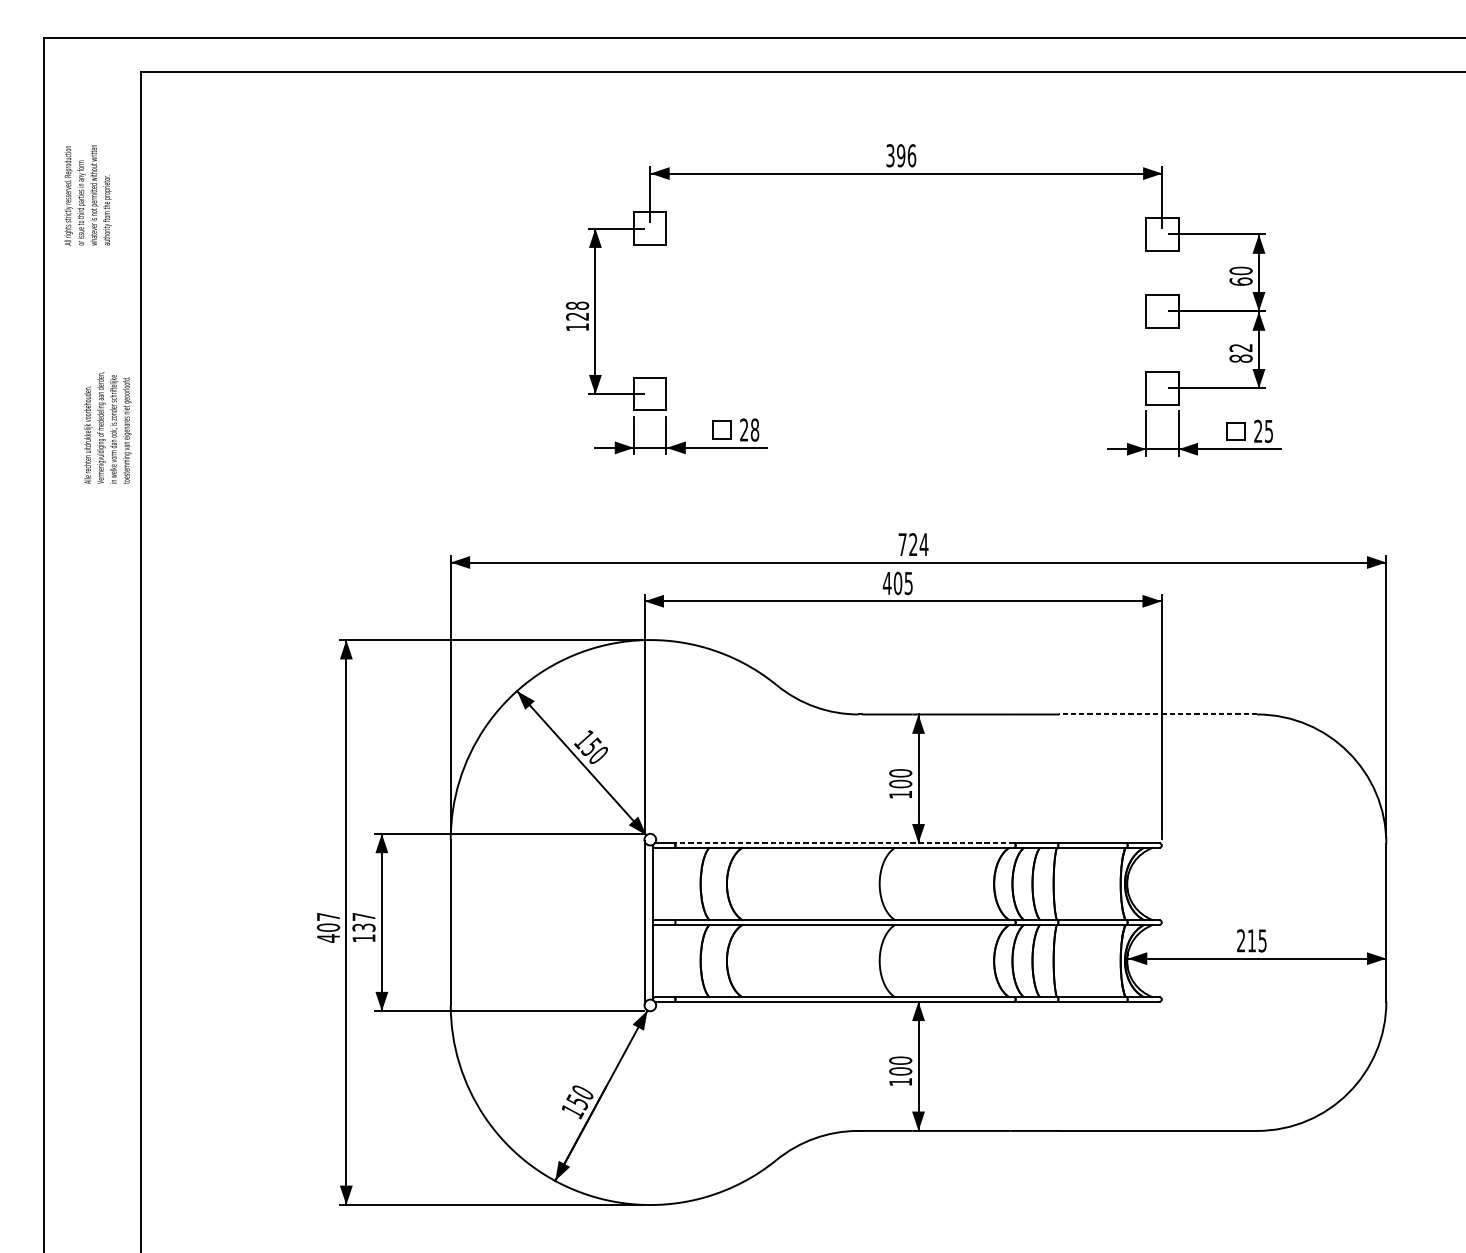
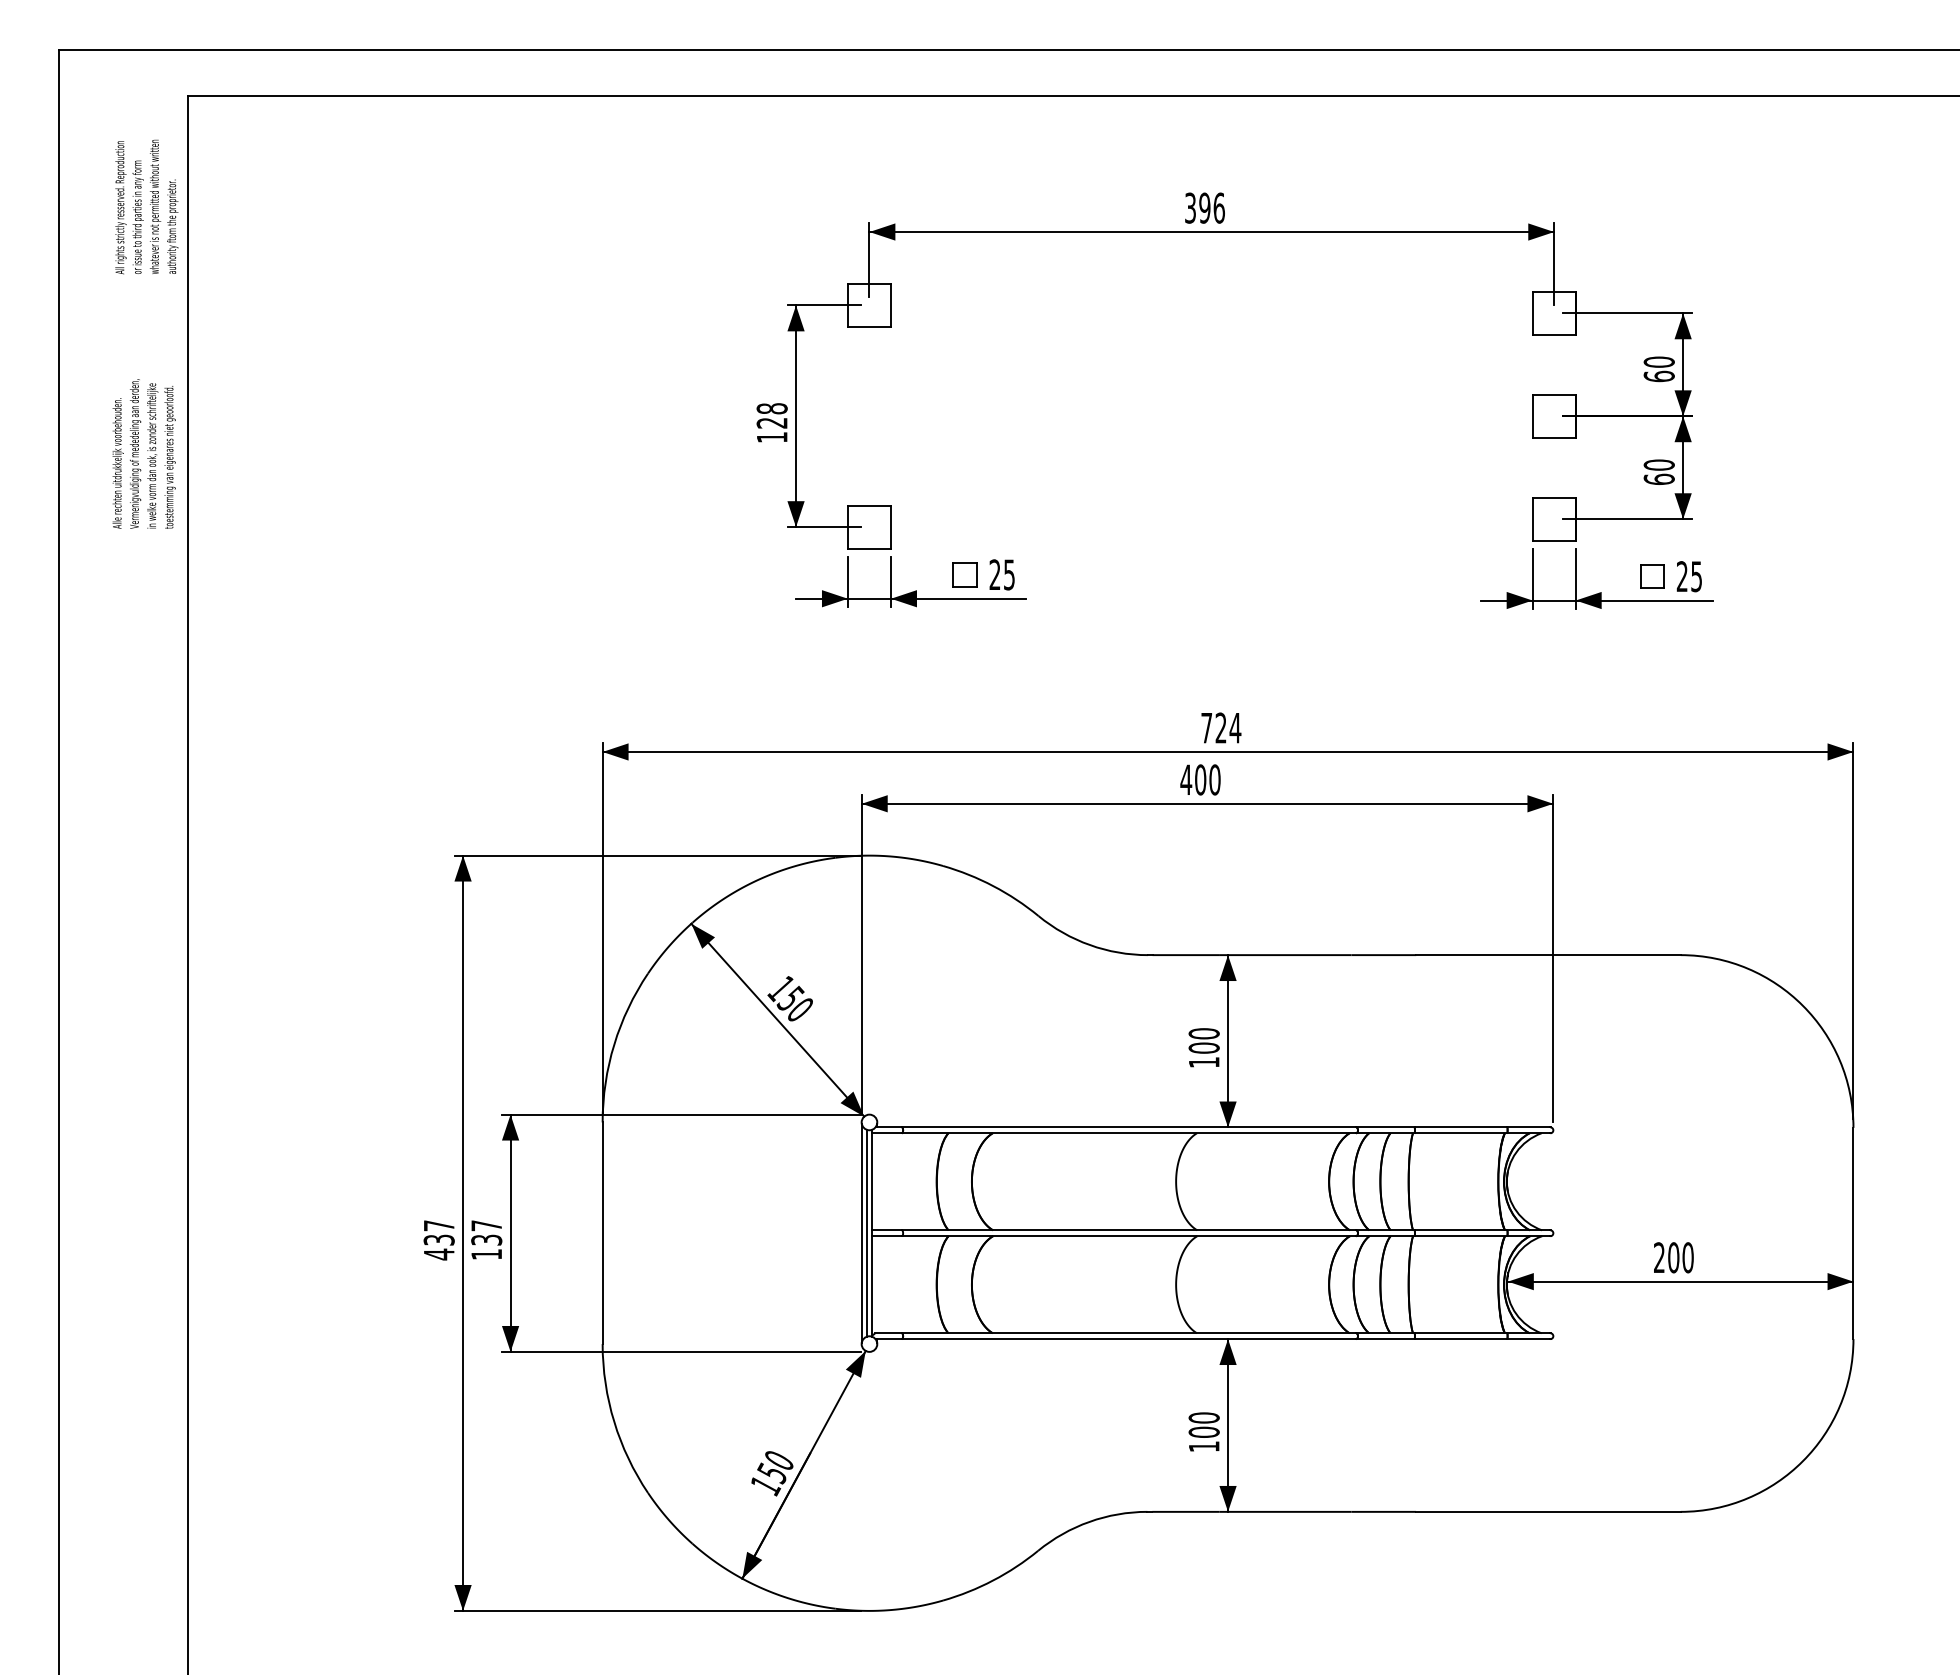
text: (87, 194) -> (146, 206), moved
text: (1240, 353) -> (1658, 472), 82 -> 60
text: (107, 427) -> (143, 453), moved
text: (755, 429) -> (1009, 574), 28 -> 25
text: (908, 583) -> (1214, 779), 405 -> 400
line: (1157, 714) -> (1547, 955), dashed -> solid
line: (844, 843) -> (1128, 1127), dashed -> solid
line: (648, 921) -> (866, 1232), added
text: (327, 927) -> (438, 1239), 407 -> 437
text: (1256, 940) -> (1680, 1257), 215 -> 200

